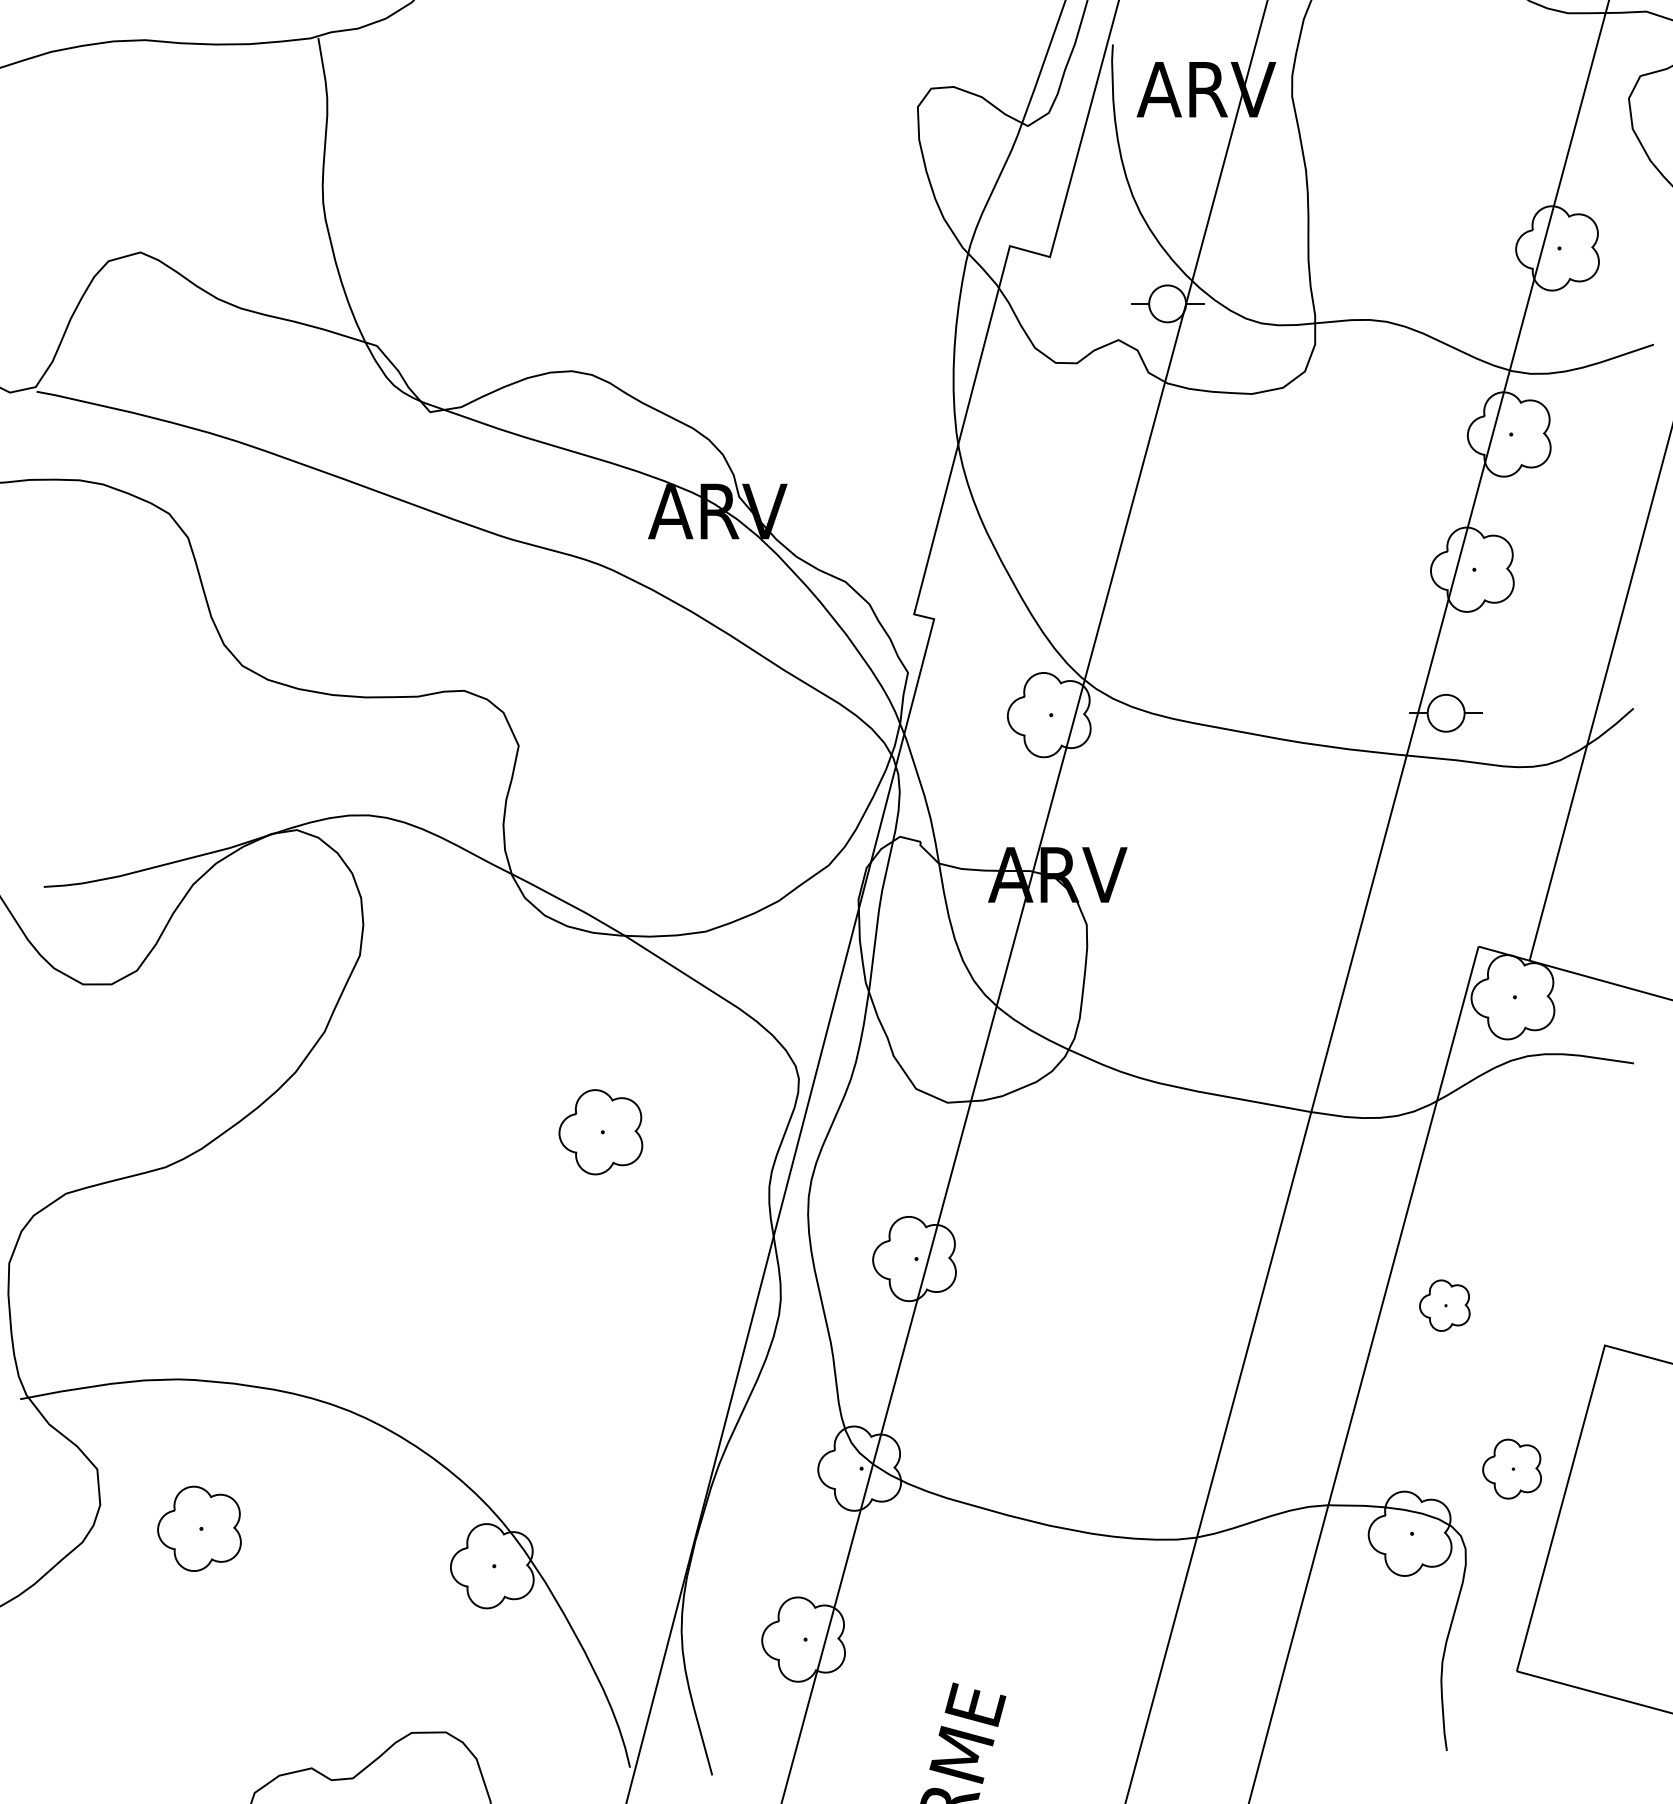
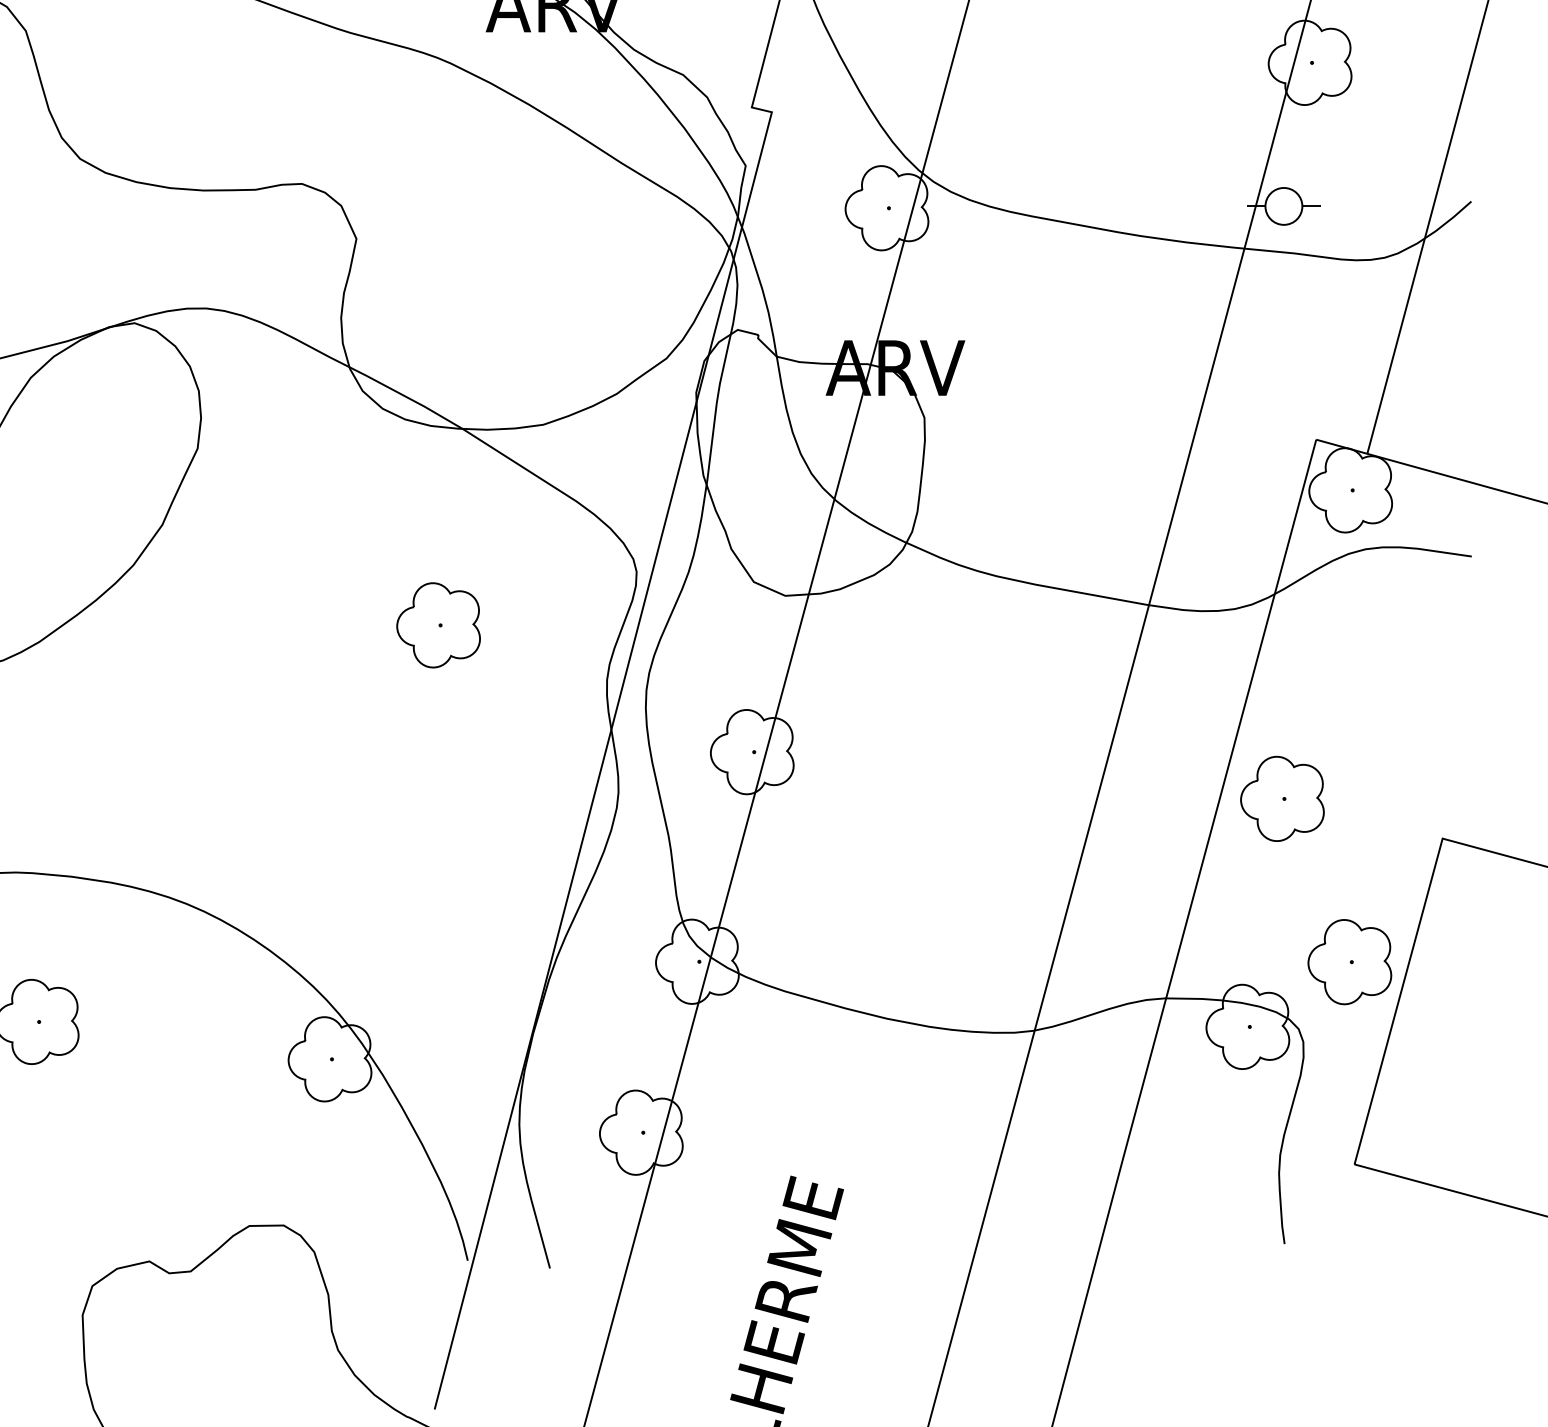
part: (1444, 1305) -> (1282, 798), size x1.67
part: (1511, 1469) -> (1349, 962), size x1.43

